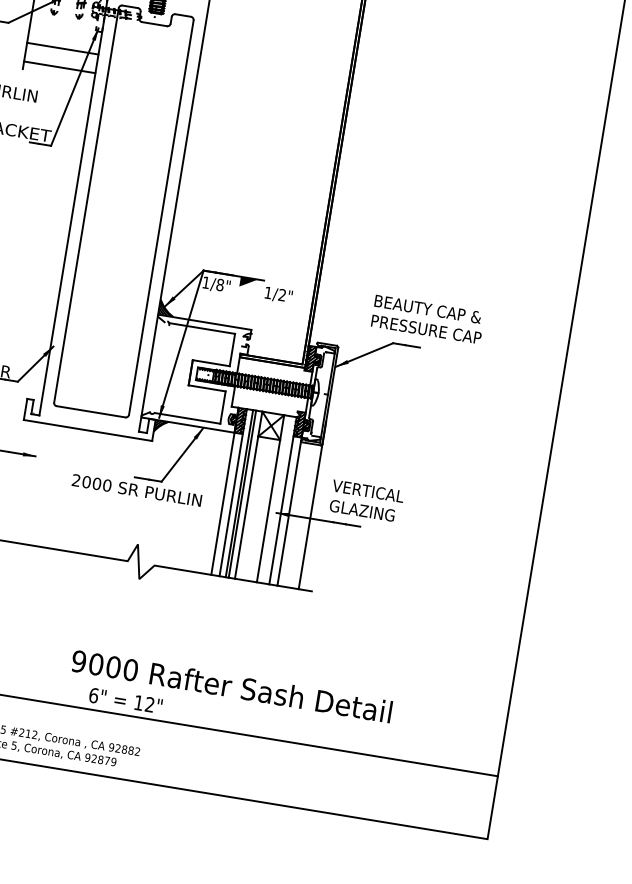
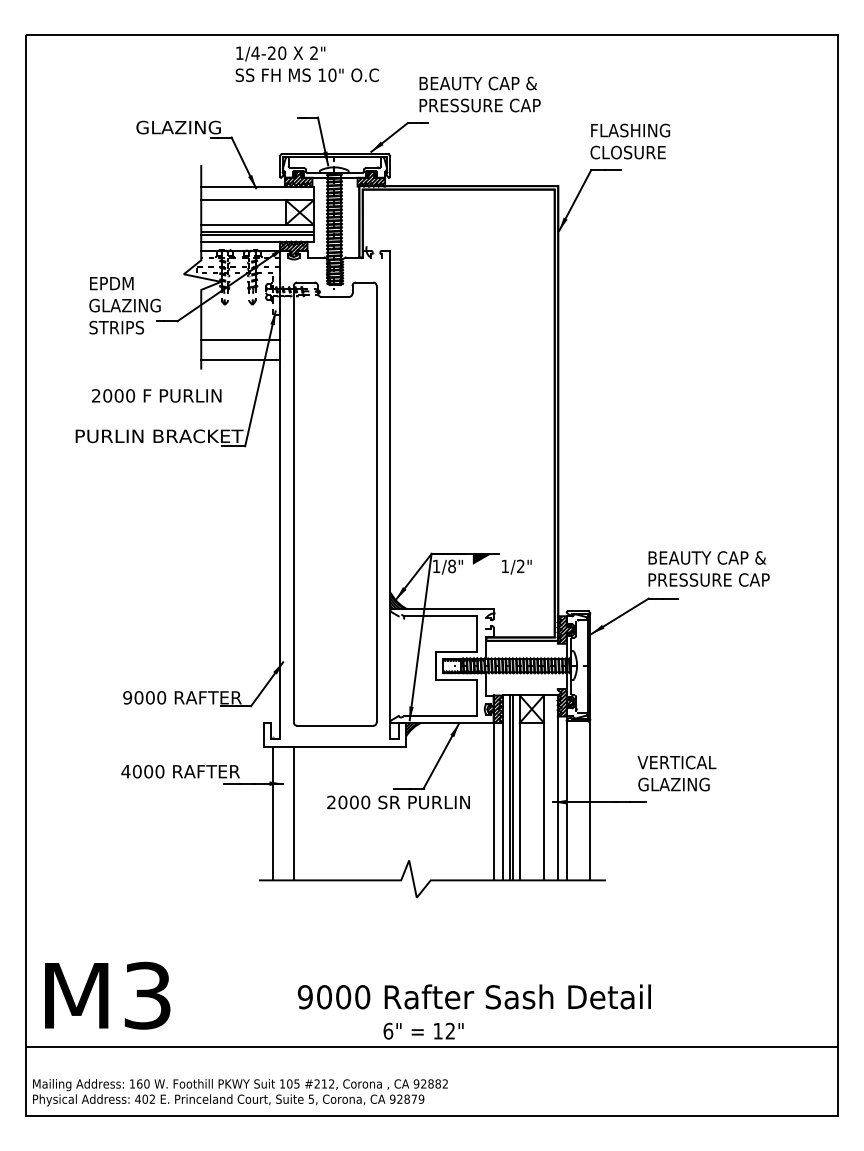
text: (427, 319) -> (708, 568), moved
line: (22, 481) -> (273, 813), added
line: (40, 484) -> (293, 813), added
text: (366, 501) -> (676, 773), moved
text: (231, 685) -> (473, 996), moved

